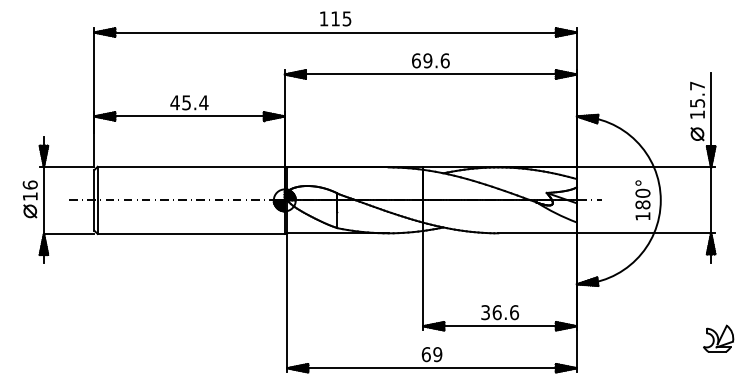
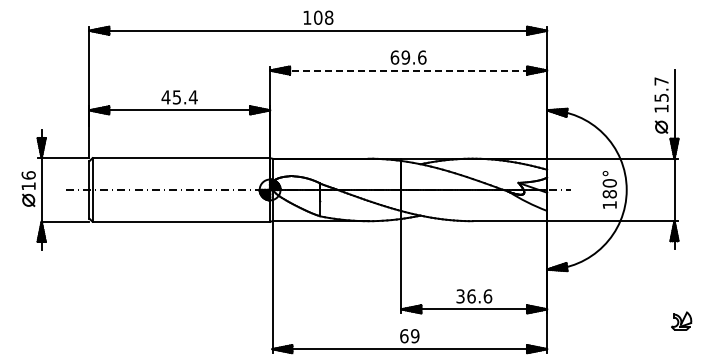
text: (341, 18) -> (323, 17), 115 -> 108
line: (430, 74) -> (408, 70), solid -> dashed
part: (718, 338) -> (681, 320), size x0.7

